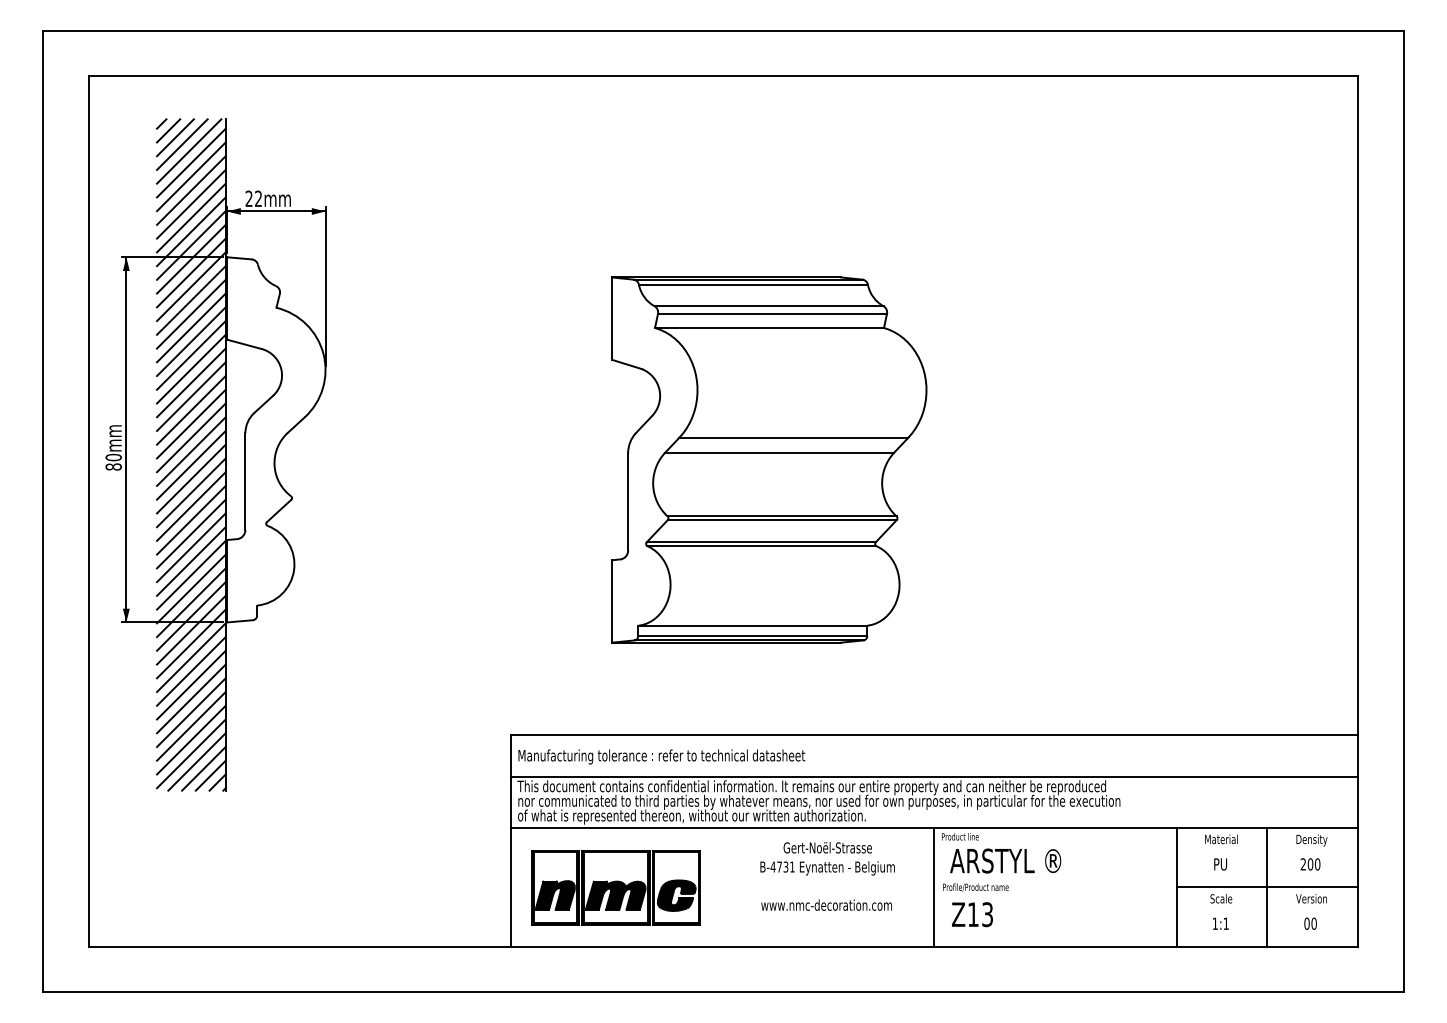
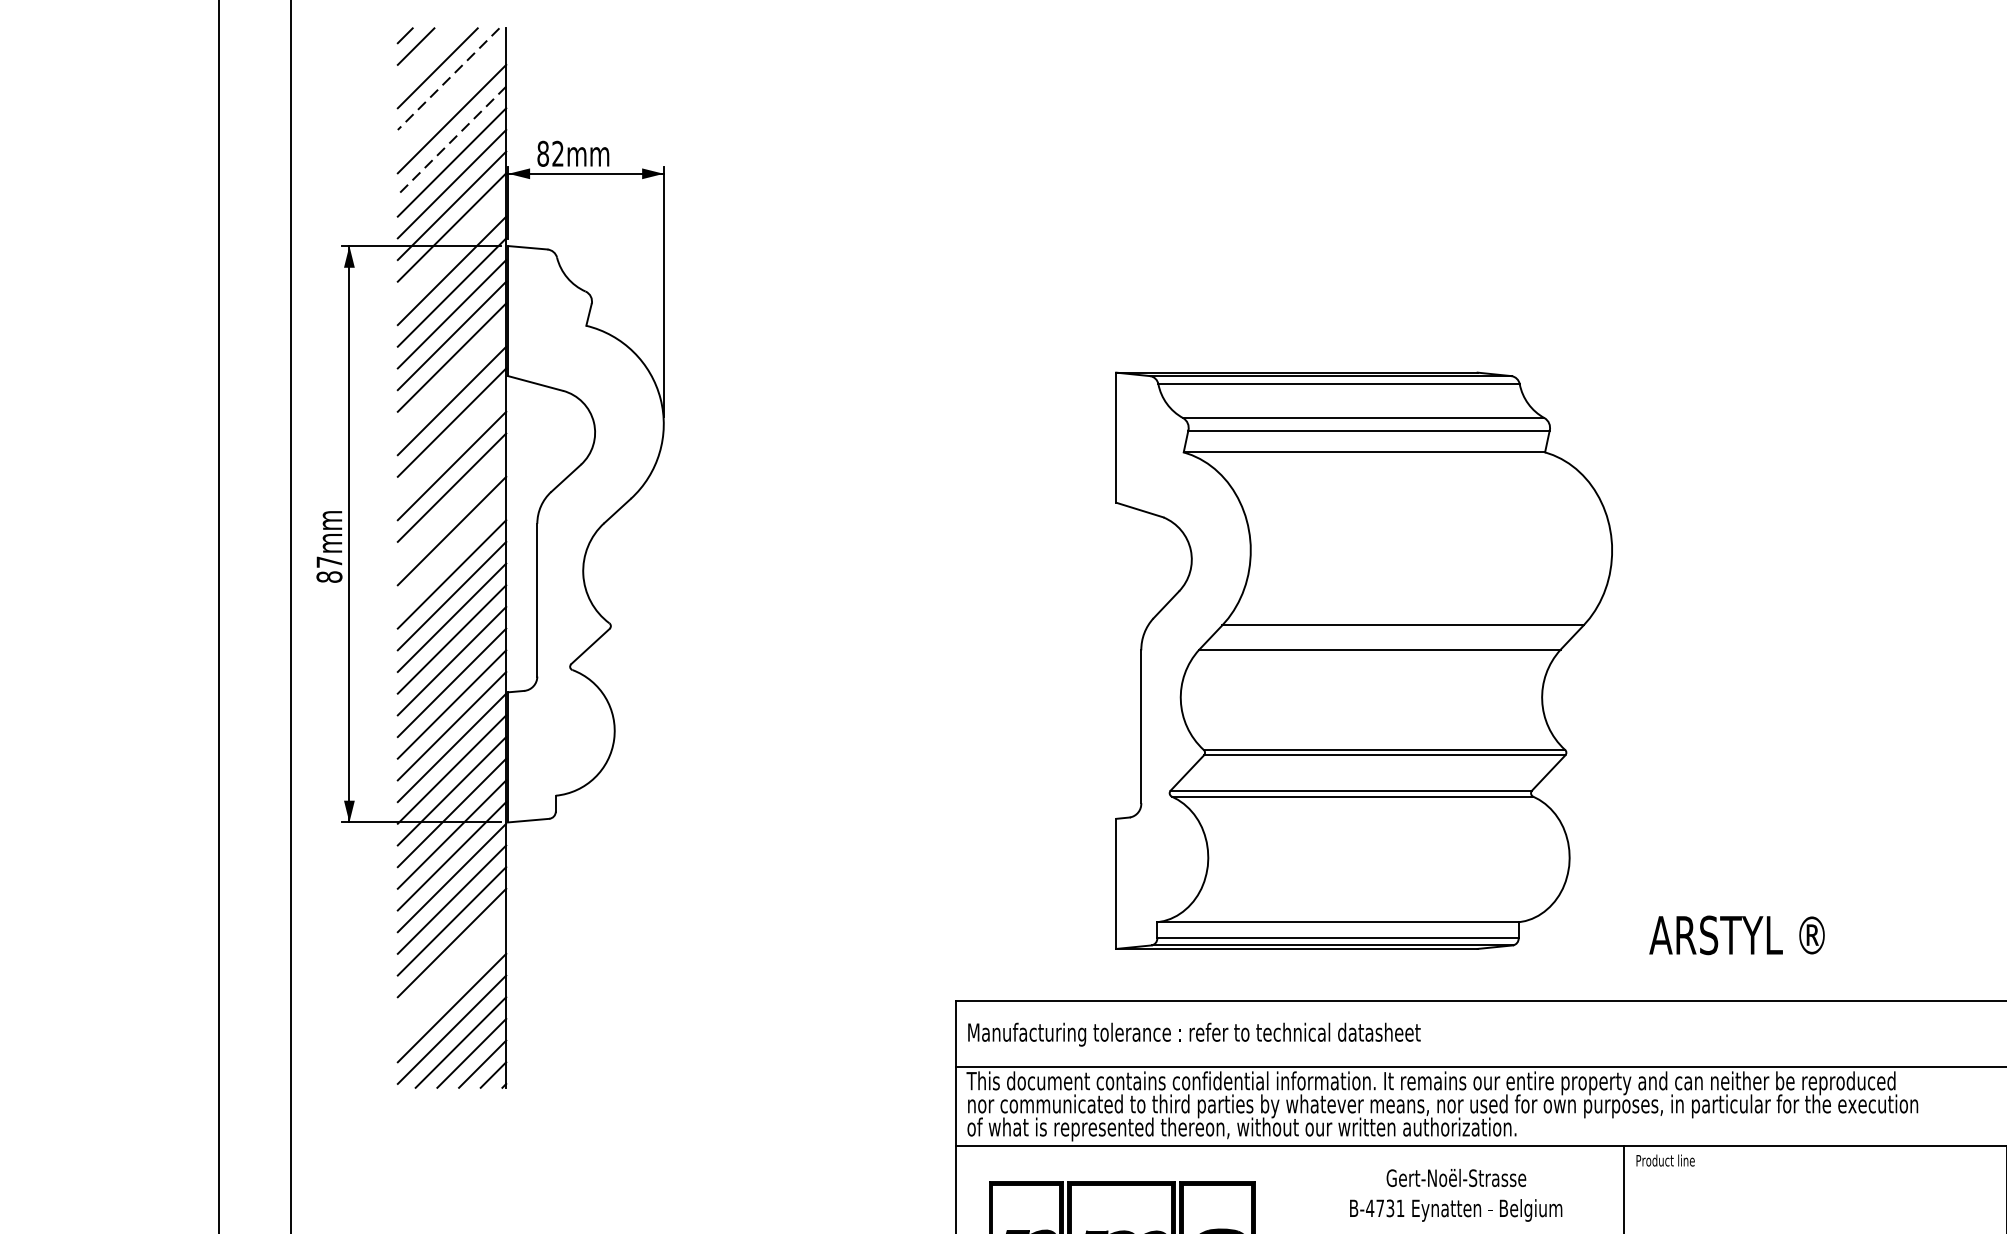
line: (175, 137) -> (426, 57), removed
line: (189, 151) -> (449, 79), solid -> dashed
line: (191, 162) -> (452, 96), removed
line: (191, 190) -> (452, 140), solid -> dashed
text: (248, 198) -> (542, 153), 22mm -> 82mm
line: (191, 258) -> (452, 248), removed
line: (191, 341) -> (452, 379), removed
line: (191, 382) -> (452, 443), removed
line: (191, 423) -> (452, 508), removed
line: (191, 451) -> (452, 552), removed
text: (113, 457) -> (329, 562), 80mm -> 87mm
part: (769, 459) -> (1364, 659), moved
line: (191, 712) -> (452, 964), removed
line: (191, 726) -> (452, 986), removed
text: (1005, 860) -> (1736, 934), moved

